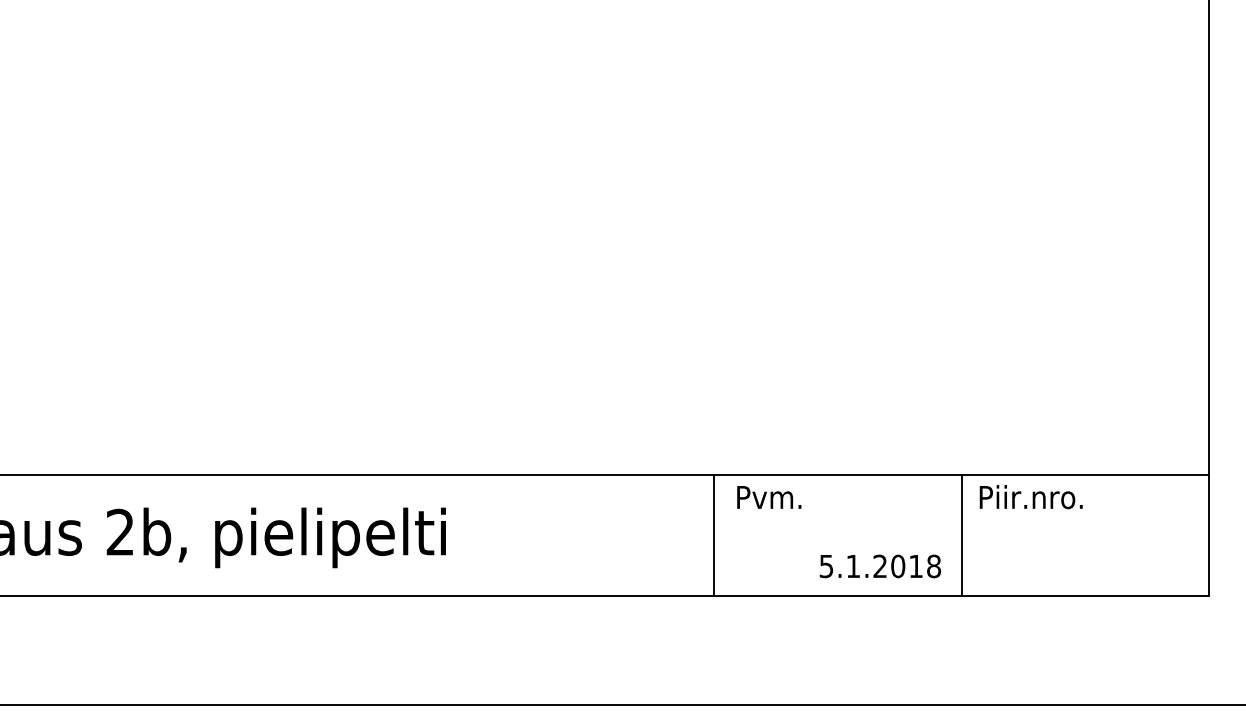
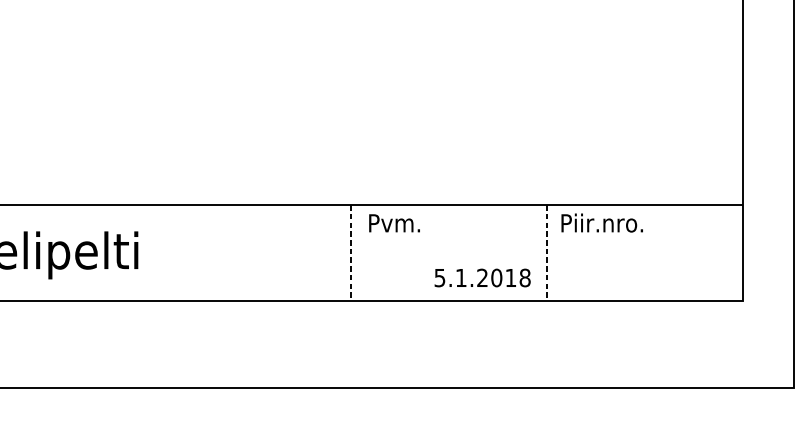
line: (714, 535) -> (351, 253), solid -> dashed
line: (961, 535) -> (546, 253), solid -> dashed

